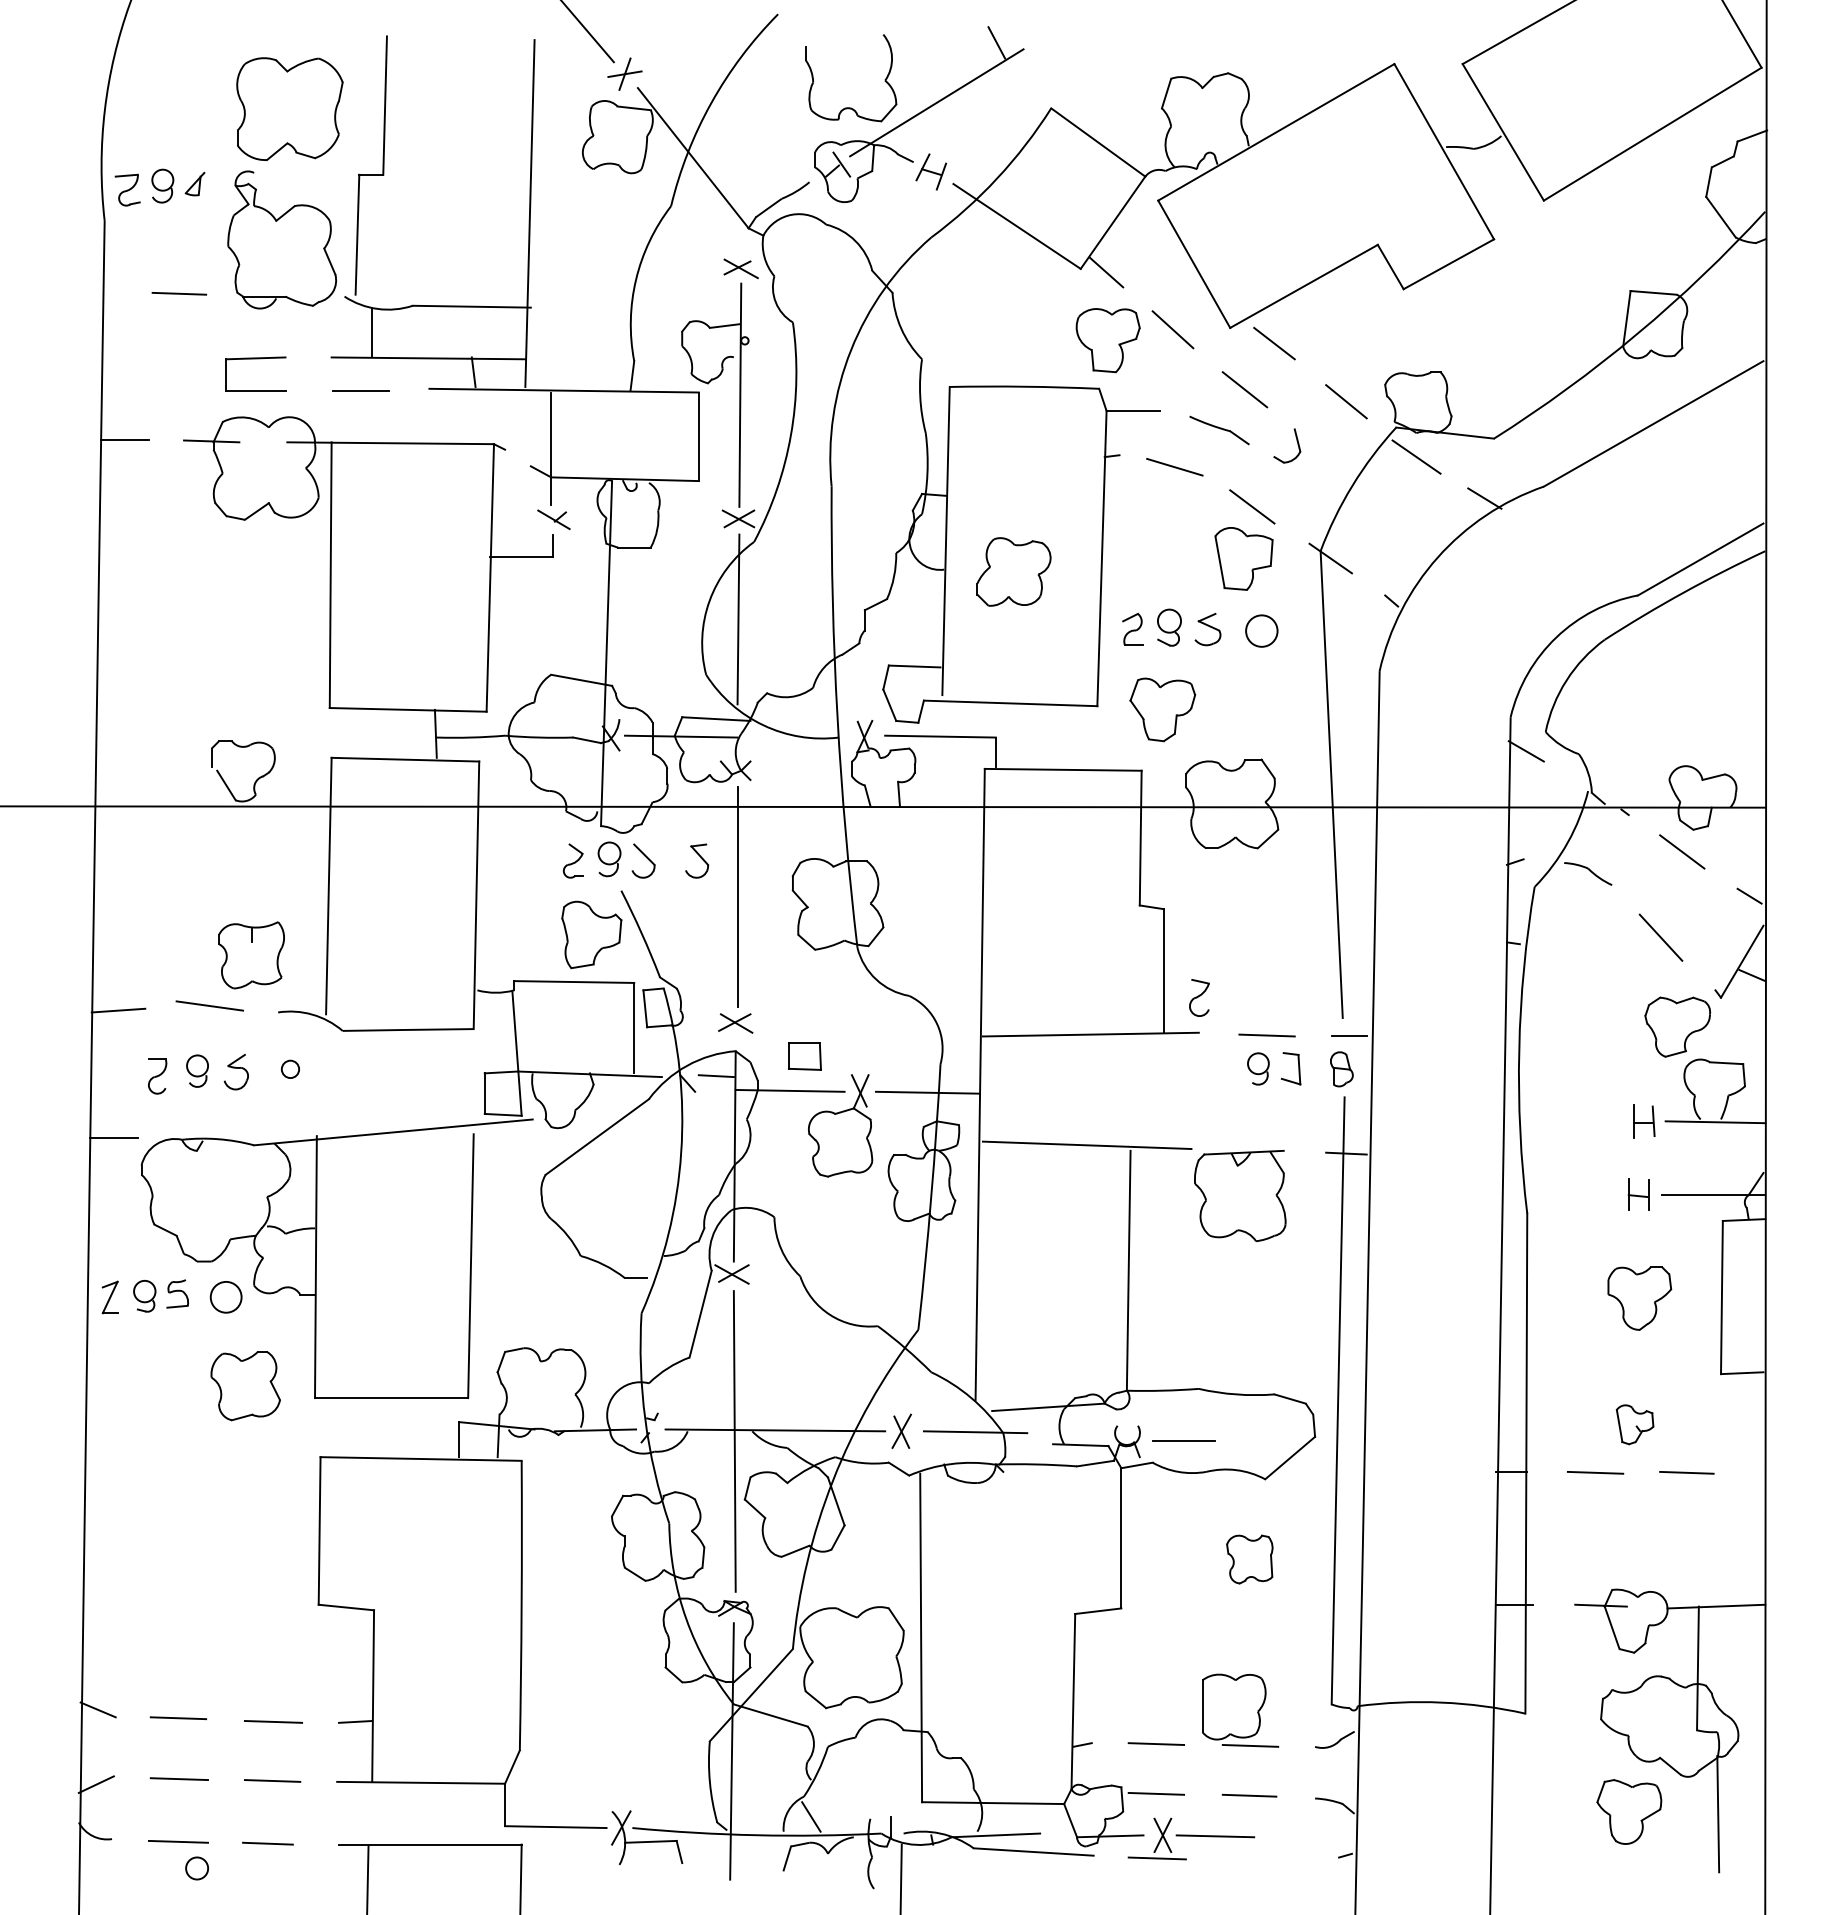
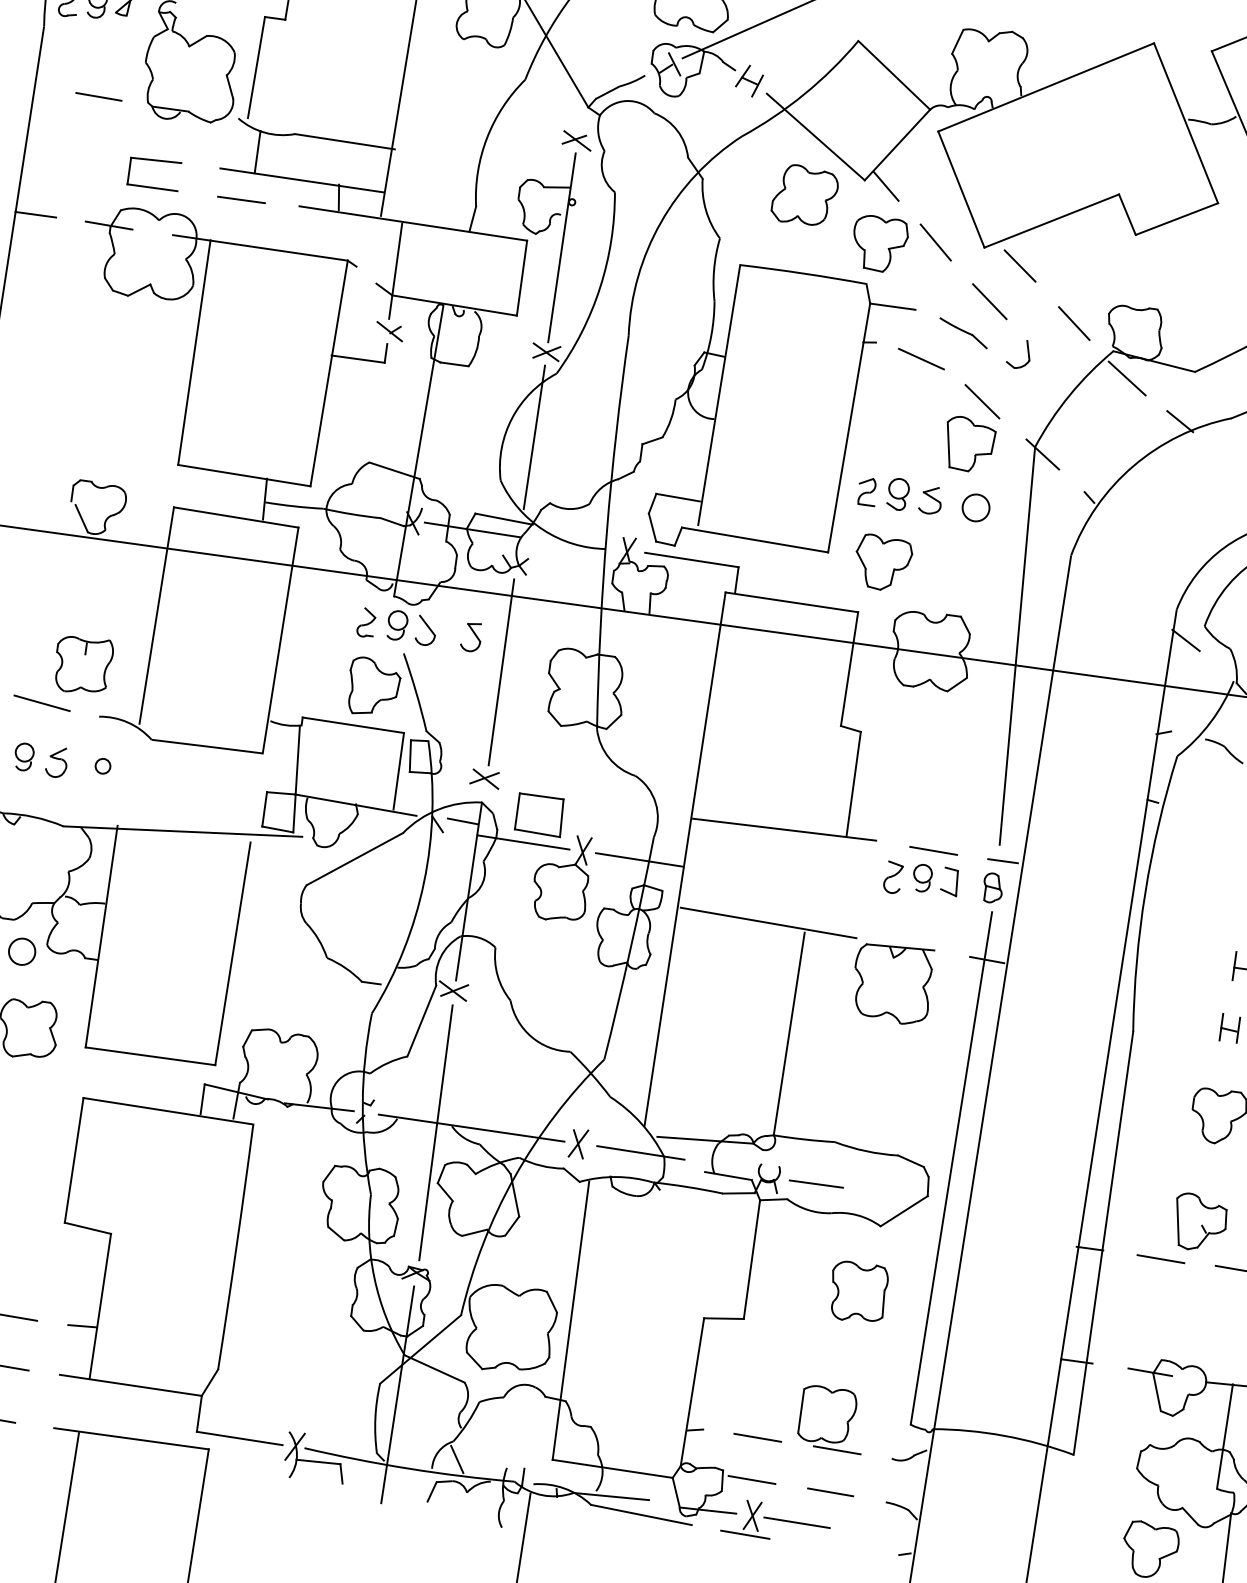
part: (1013, 571) -> (804, 195), moved
part: (1199, 997) -> (893, 877), moved
part: (804, 1056) -> (539, 815), size x1.67
part: (1634, 1424) -> (1199, 1222), size x1.67
part: (1249, 1559) -> (857, 1292), size x1.43

